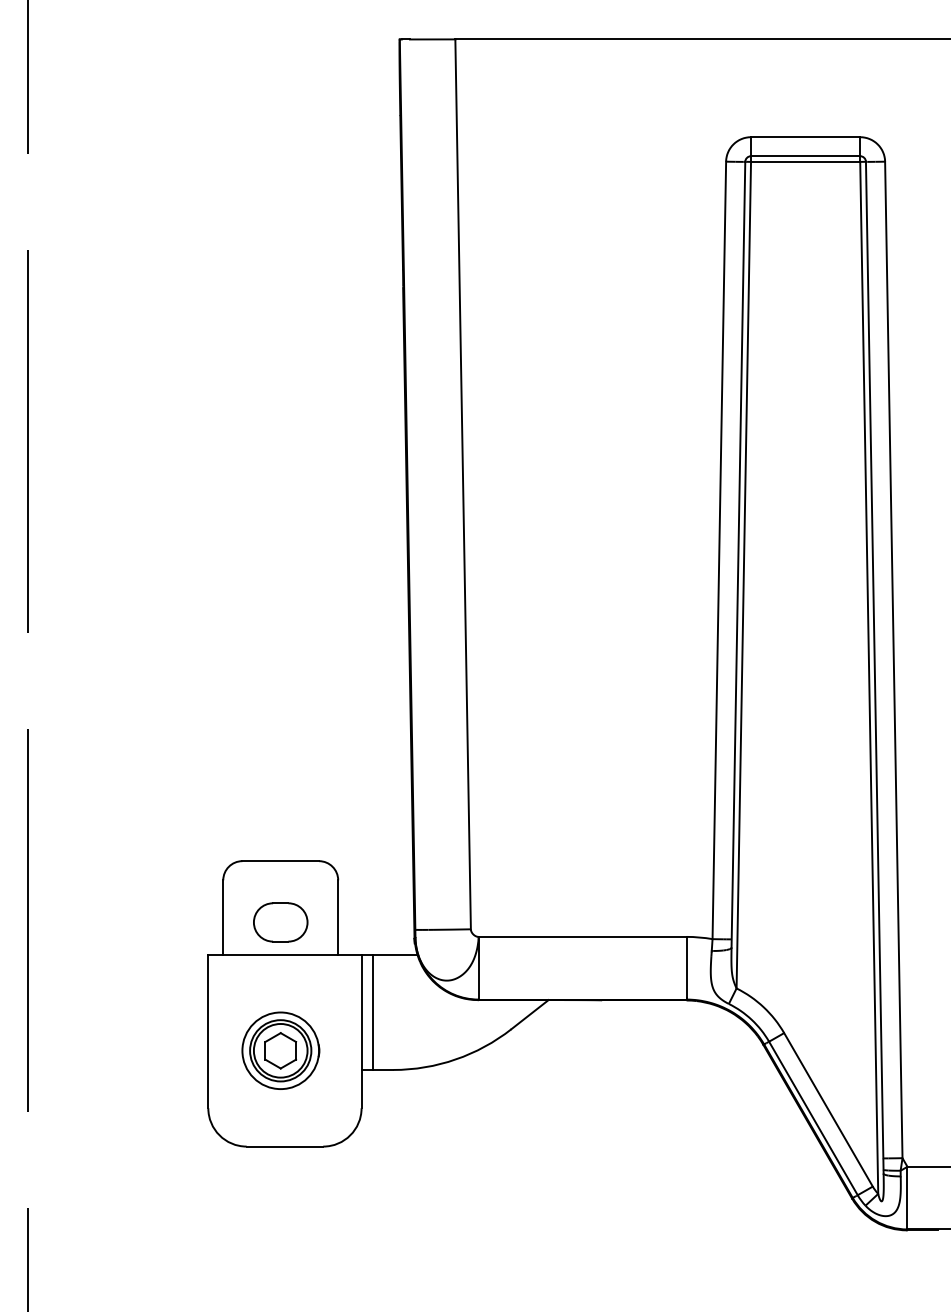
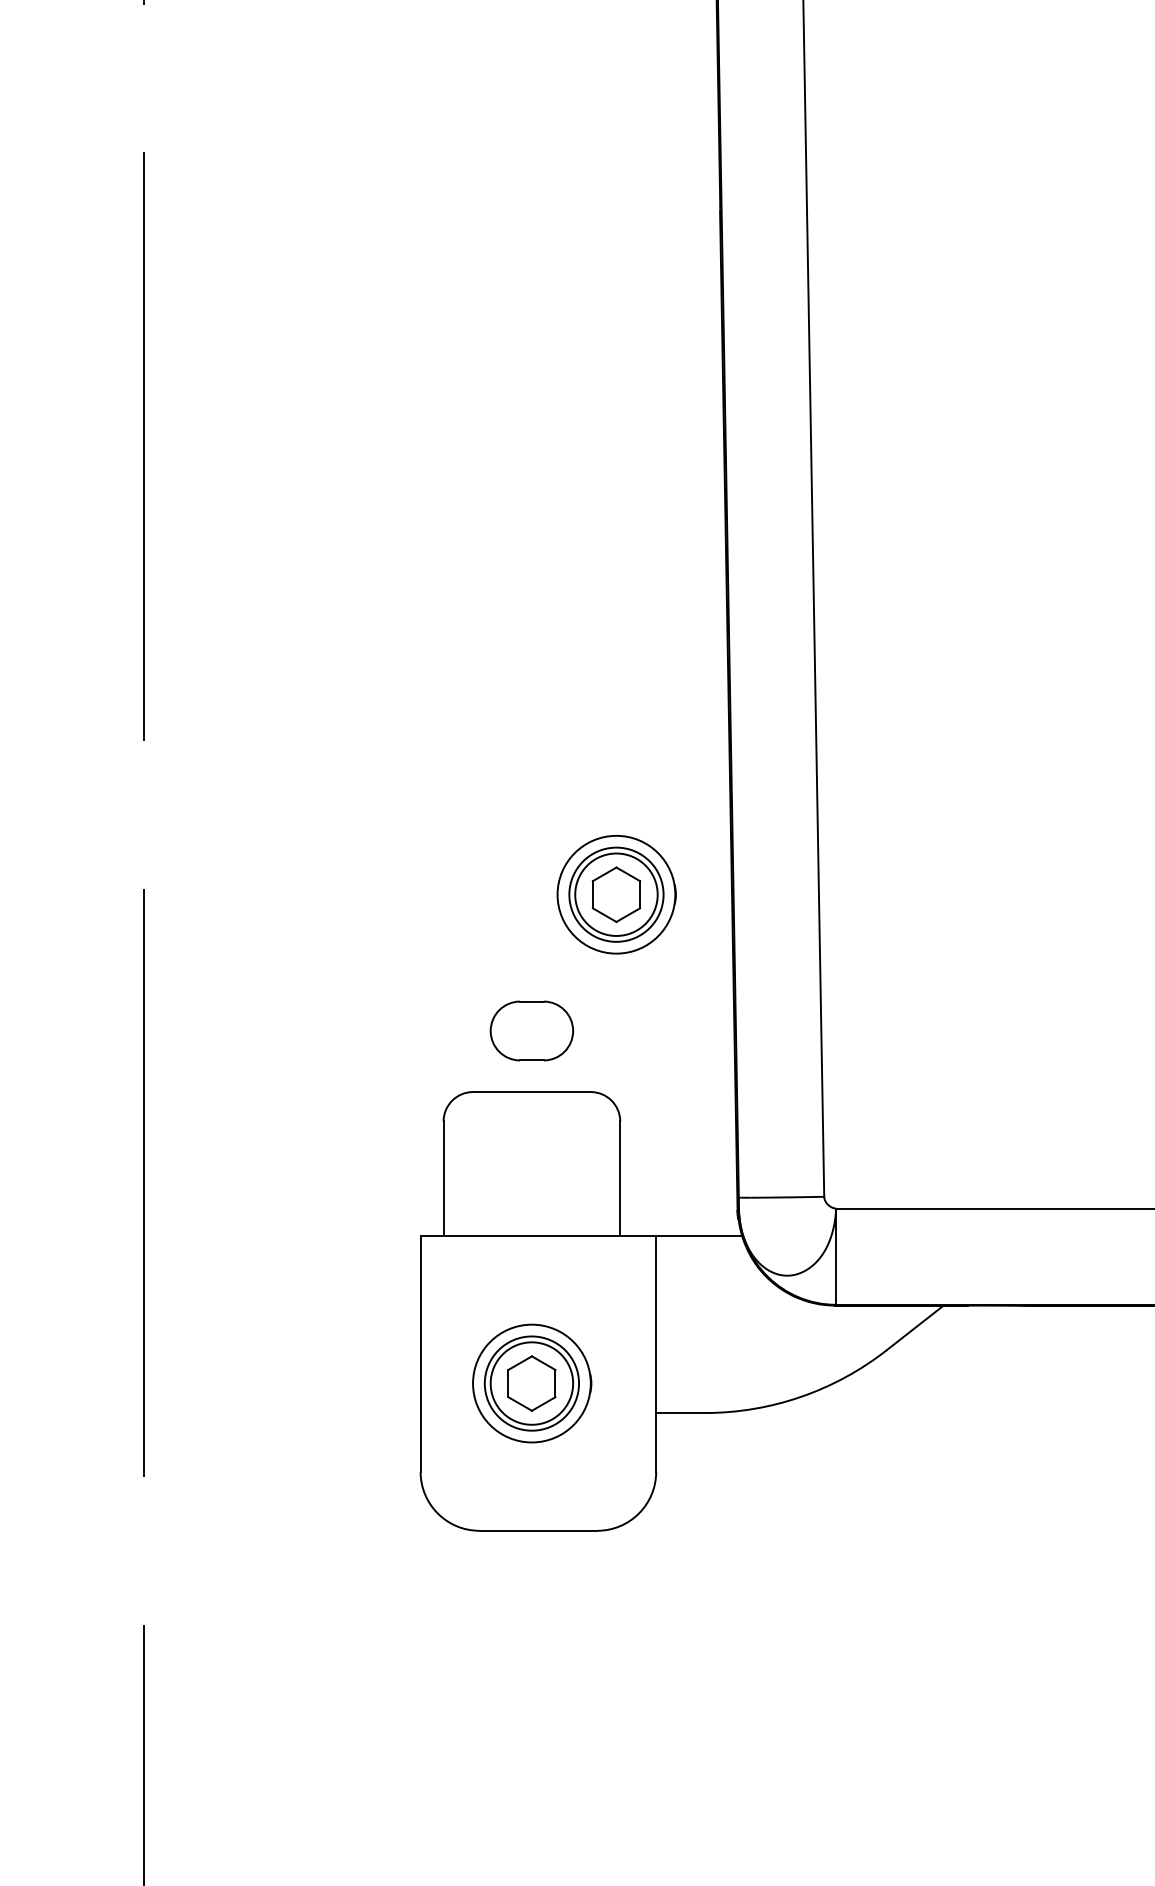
part: (335, 732) -> (616, 894), added
part: (280, 922) -> (531, 1031), moved
line: (373, 1012) -> (674, 1324), removed

